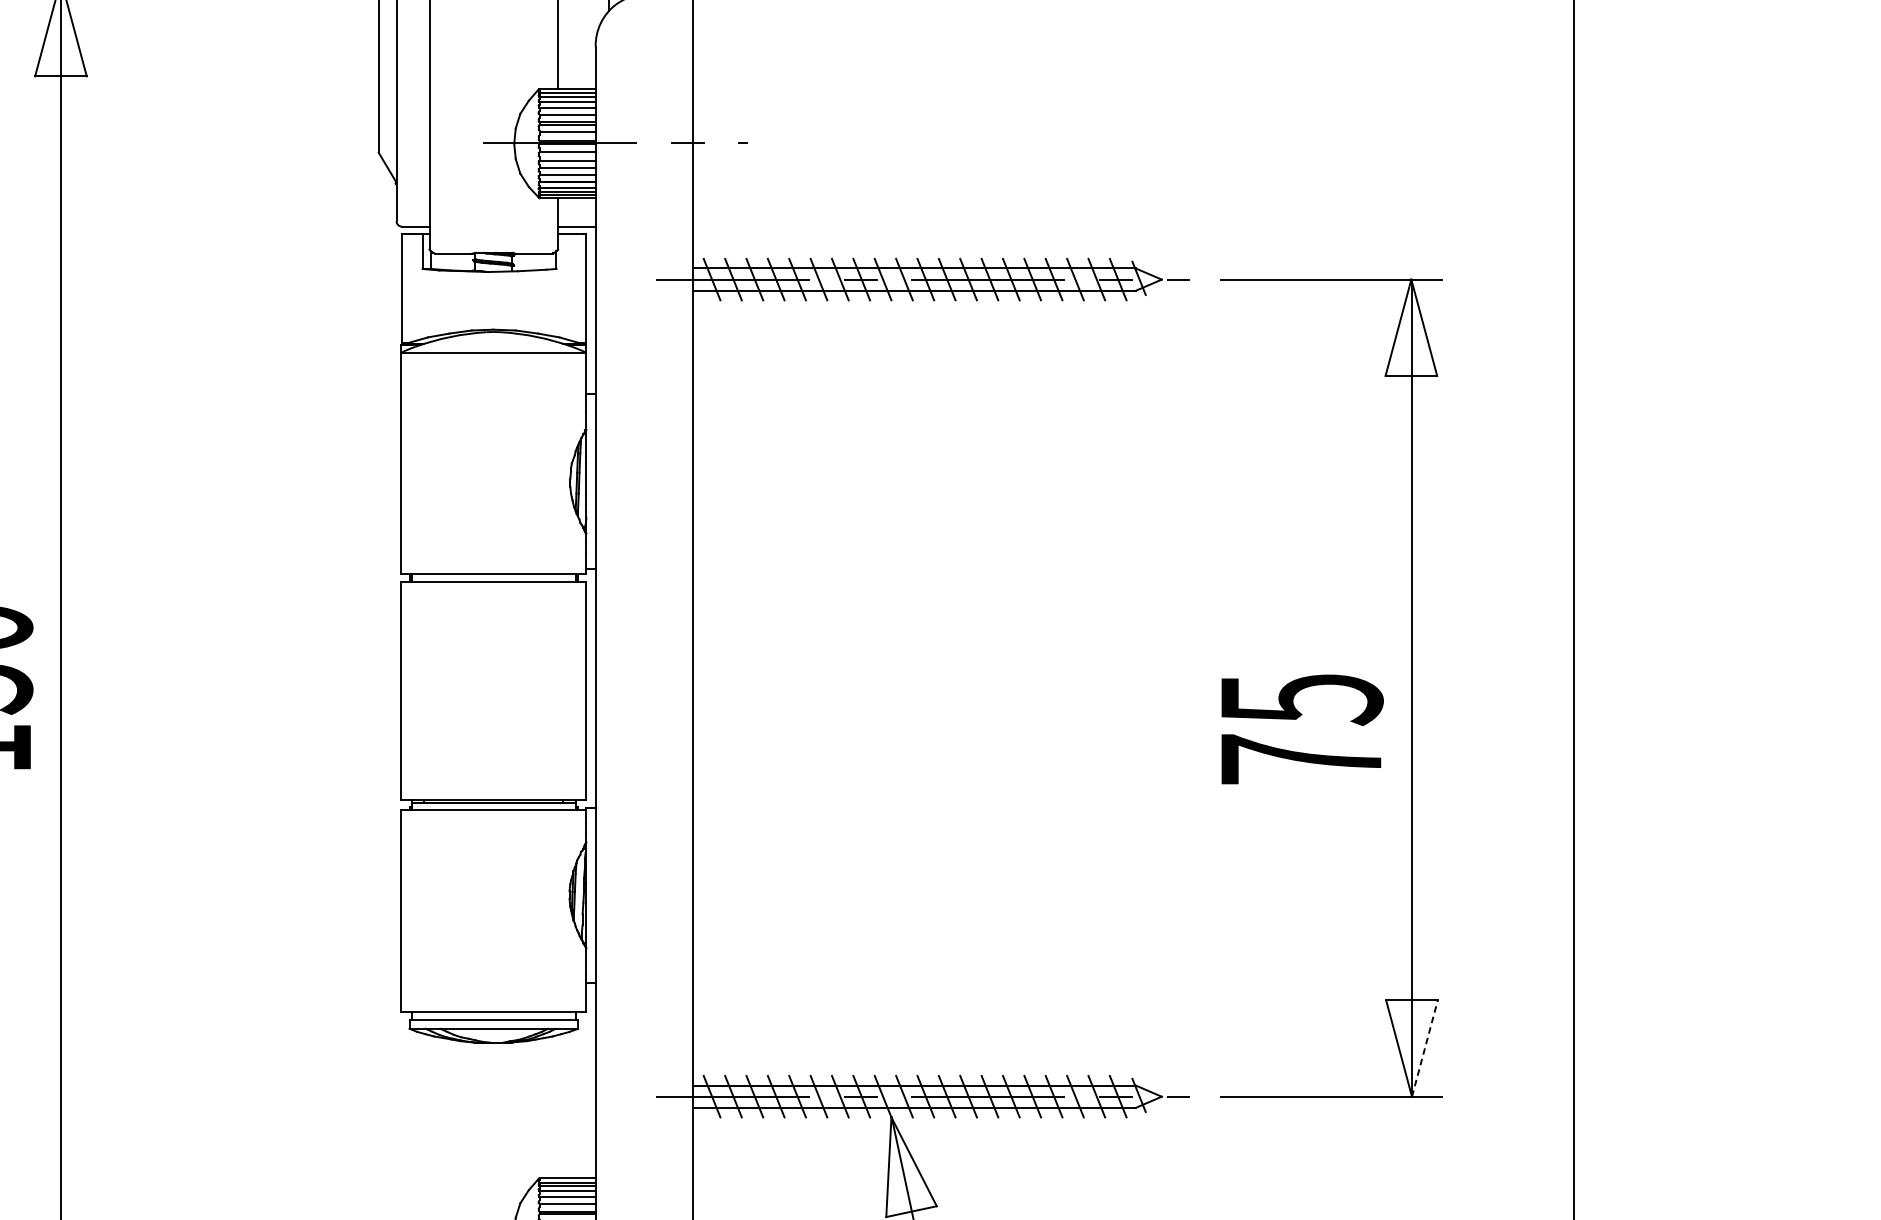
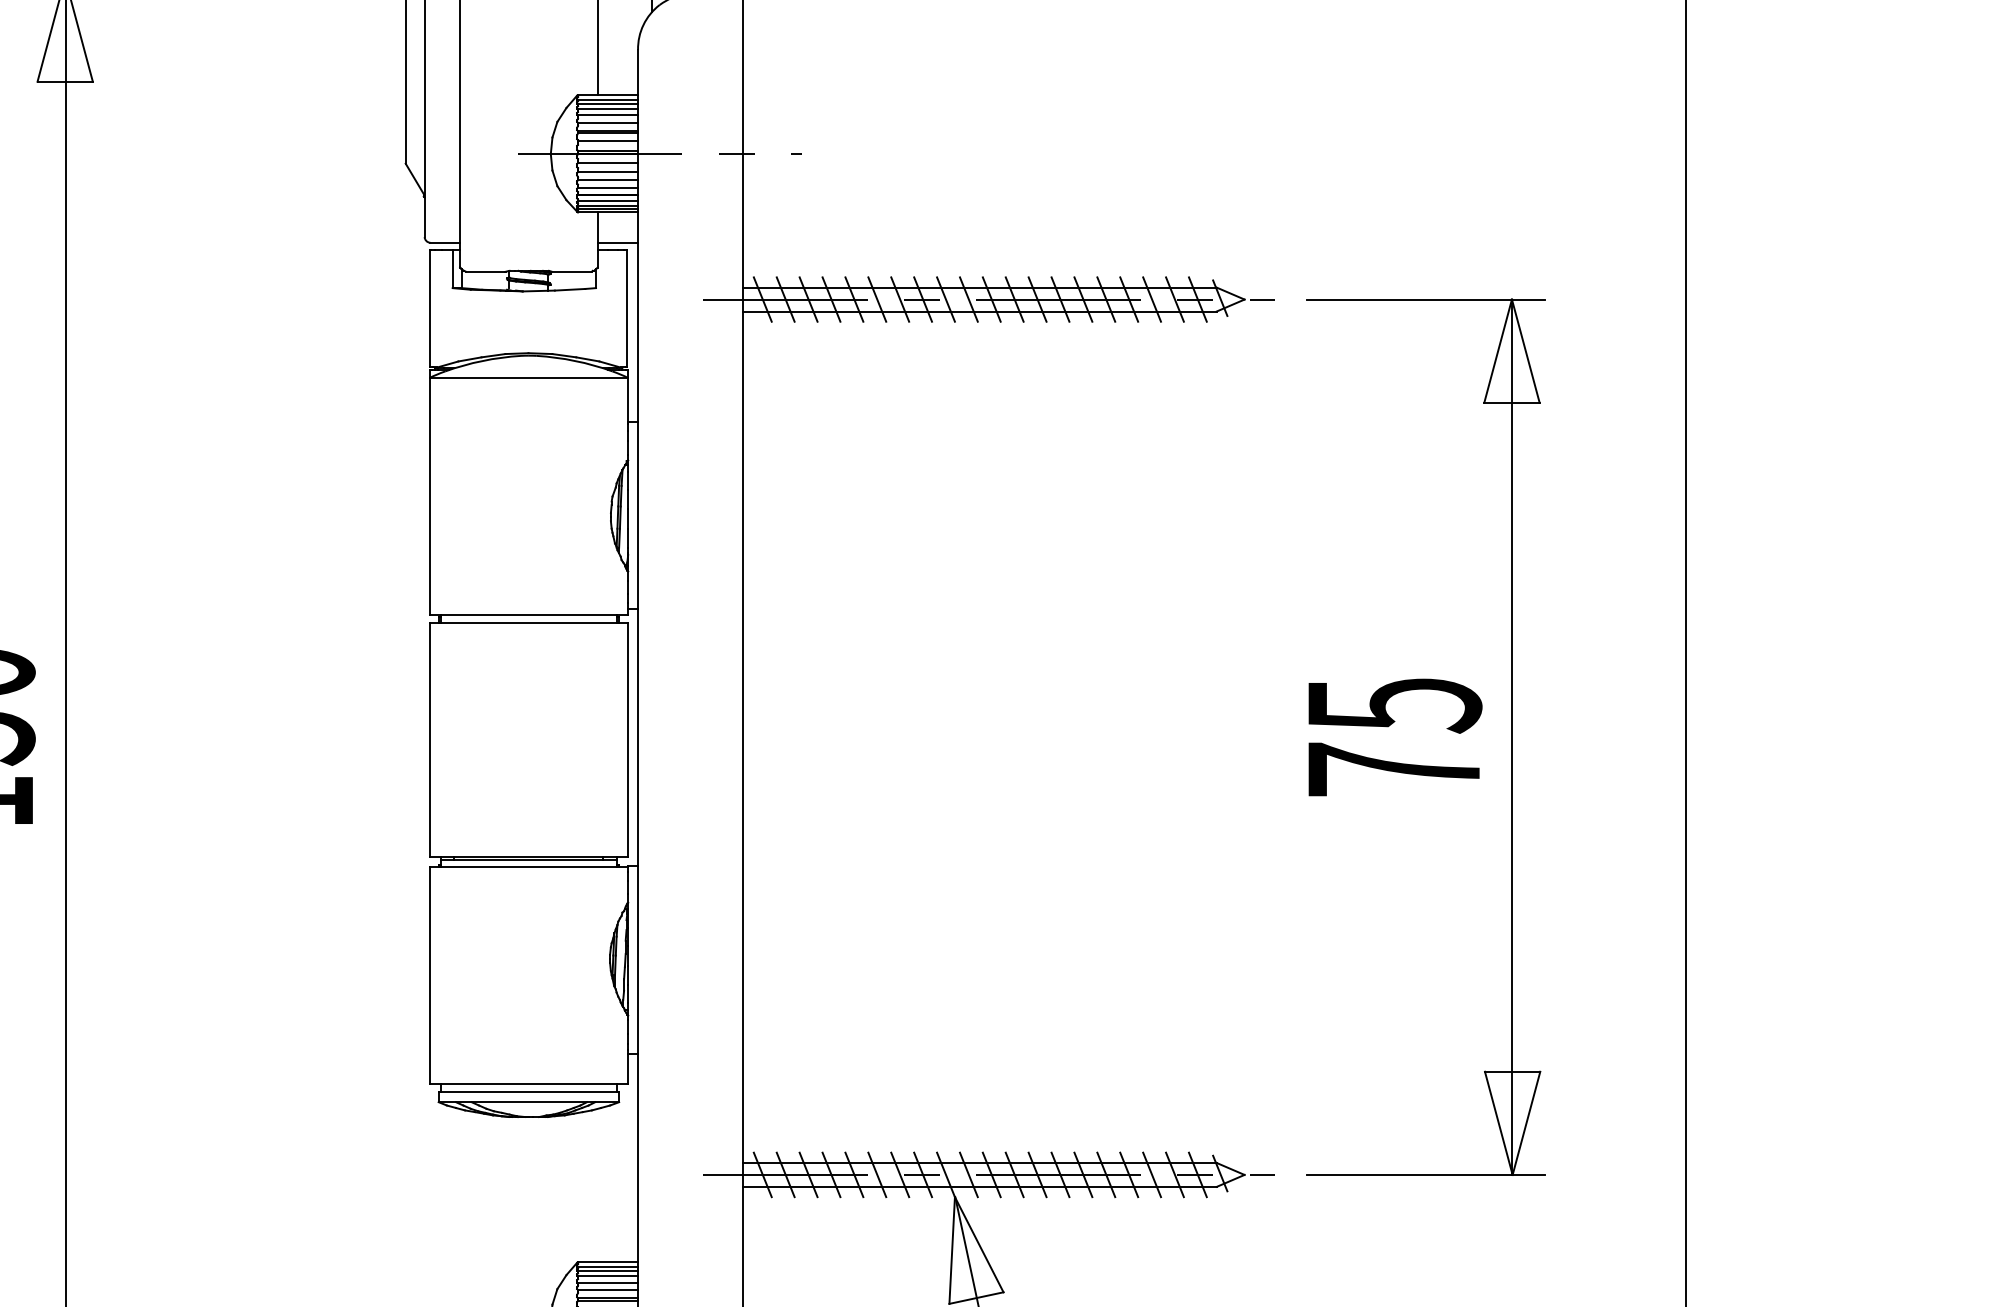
text: (1302, 729) -> (1395, 737), moved
line: (1424, 1047) -> (1526, 1122), dashed -> solid

